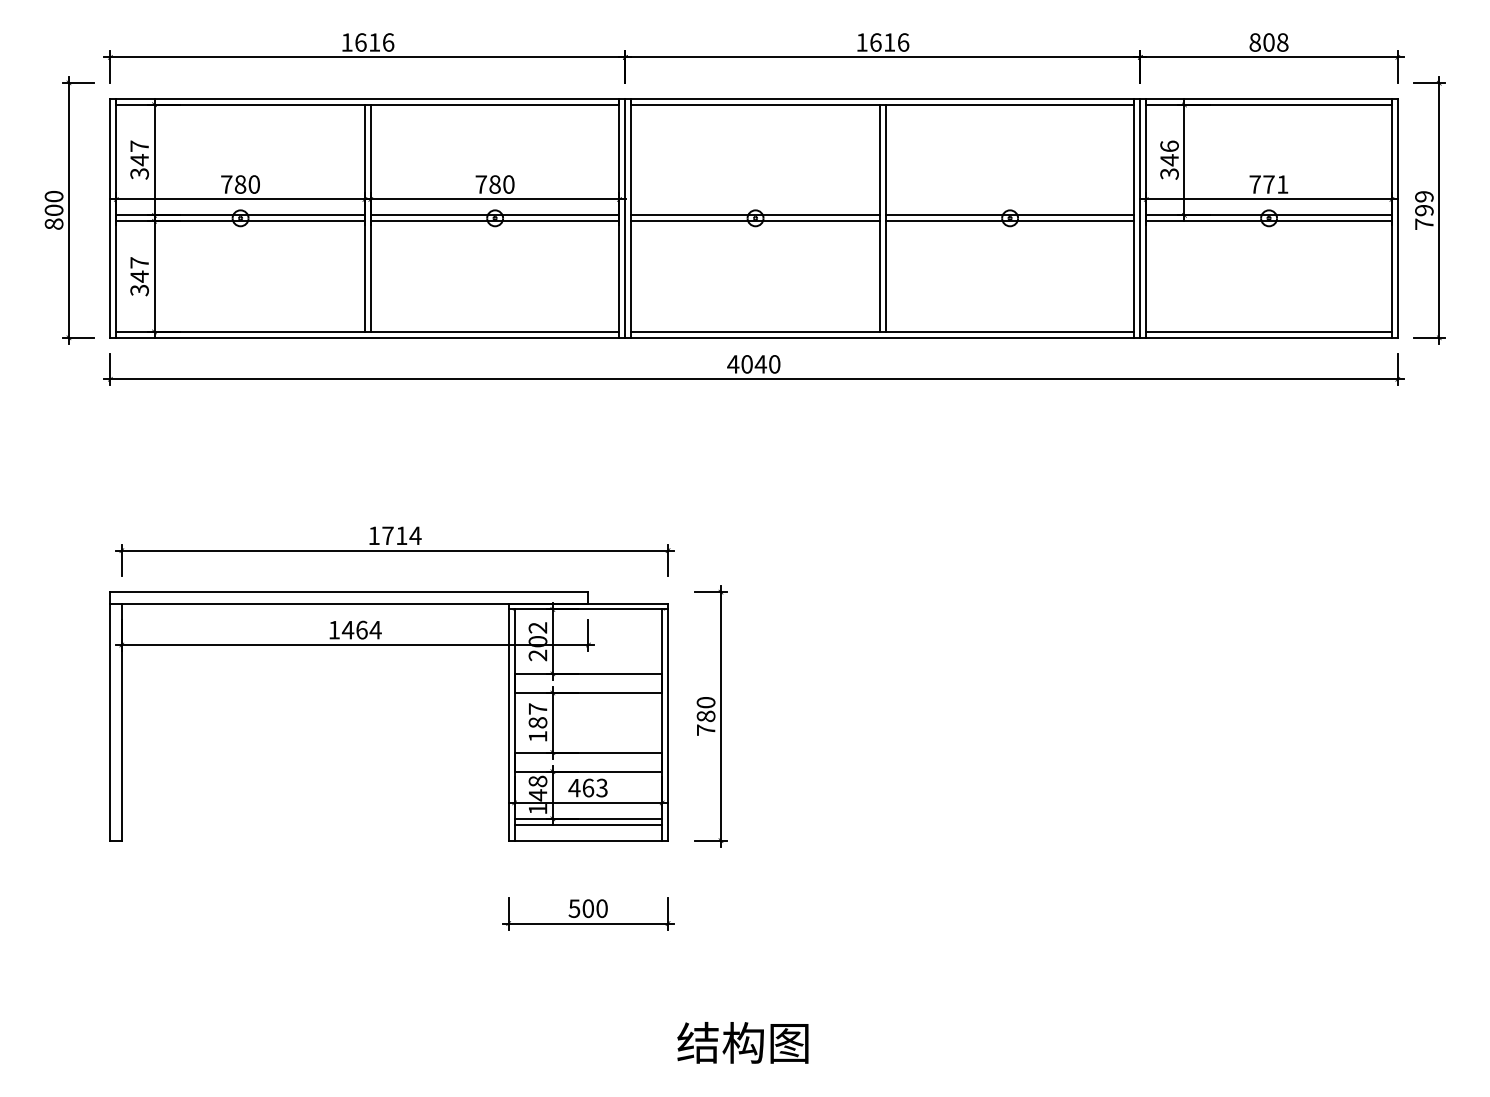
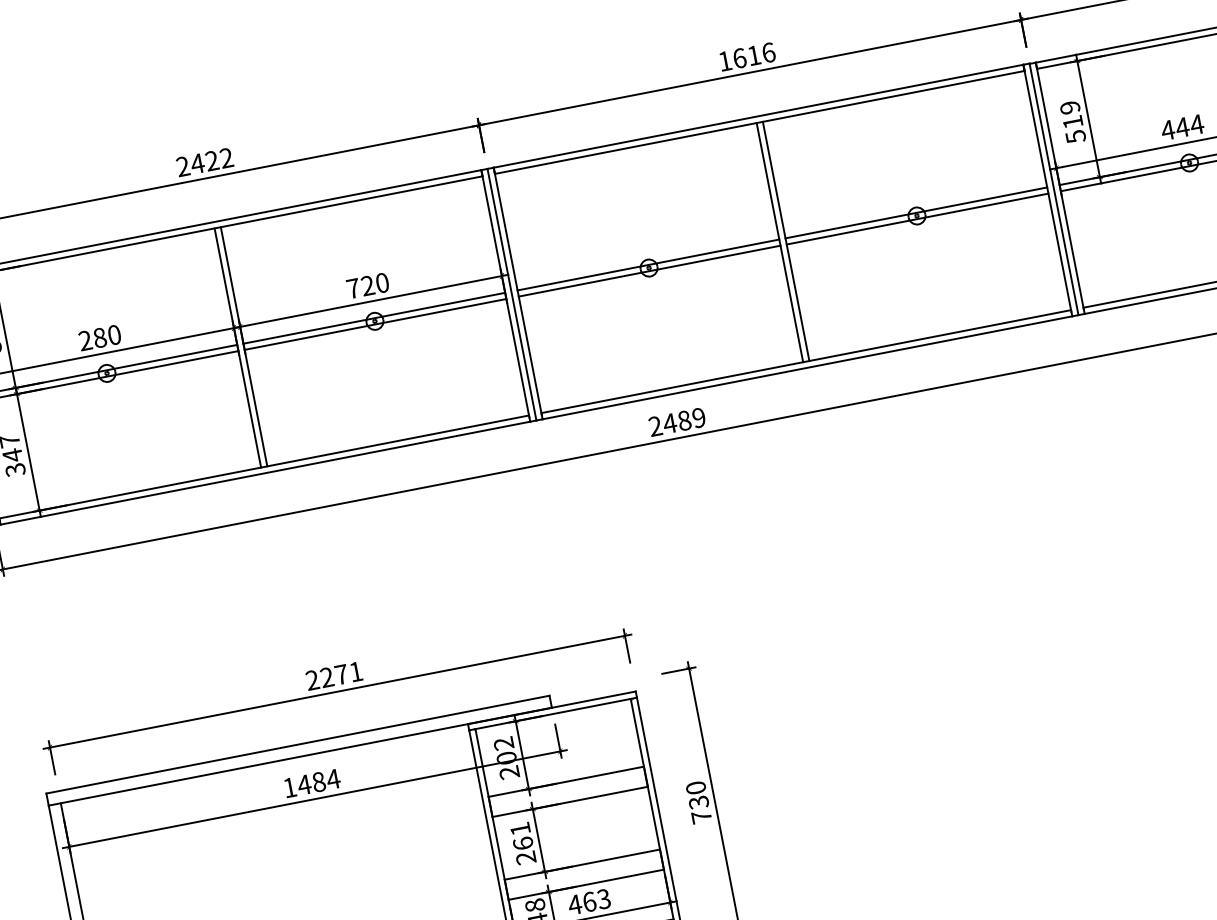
text: (367, 42) -> (204, 162), 1616 -> 2422
text: (1169, 159) -> (1072, 121), 346 -> 519
text: (226, 184) -> (85, 340), 780 -> 280
text: (494, 184) -> (367, 285), 780 -> 720
text: (1268, 184) -> (1182, 127), 771 -> 444
text: (753, 364) -> (676, 422), 4040 -> 2489
text: (394, 535) -> (333, 675), 1714 -> 2271
text: (361, 629) -> (318, 781), 1464 -> 1484
text: (705, 716) -> (698, 802), 780 -> 730
text: (537, 722) -> (522, 843), 187 -> 261

